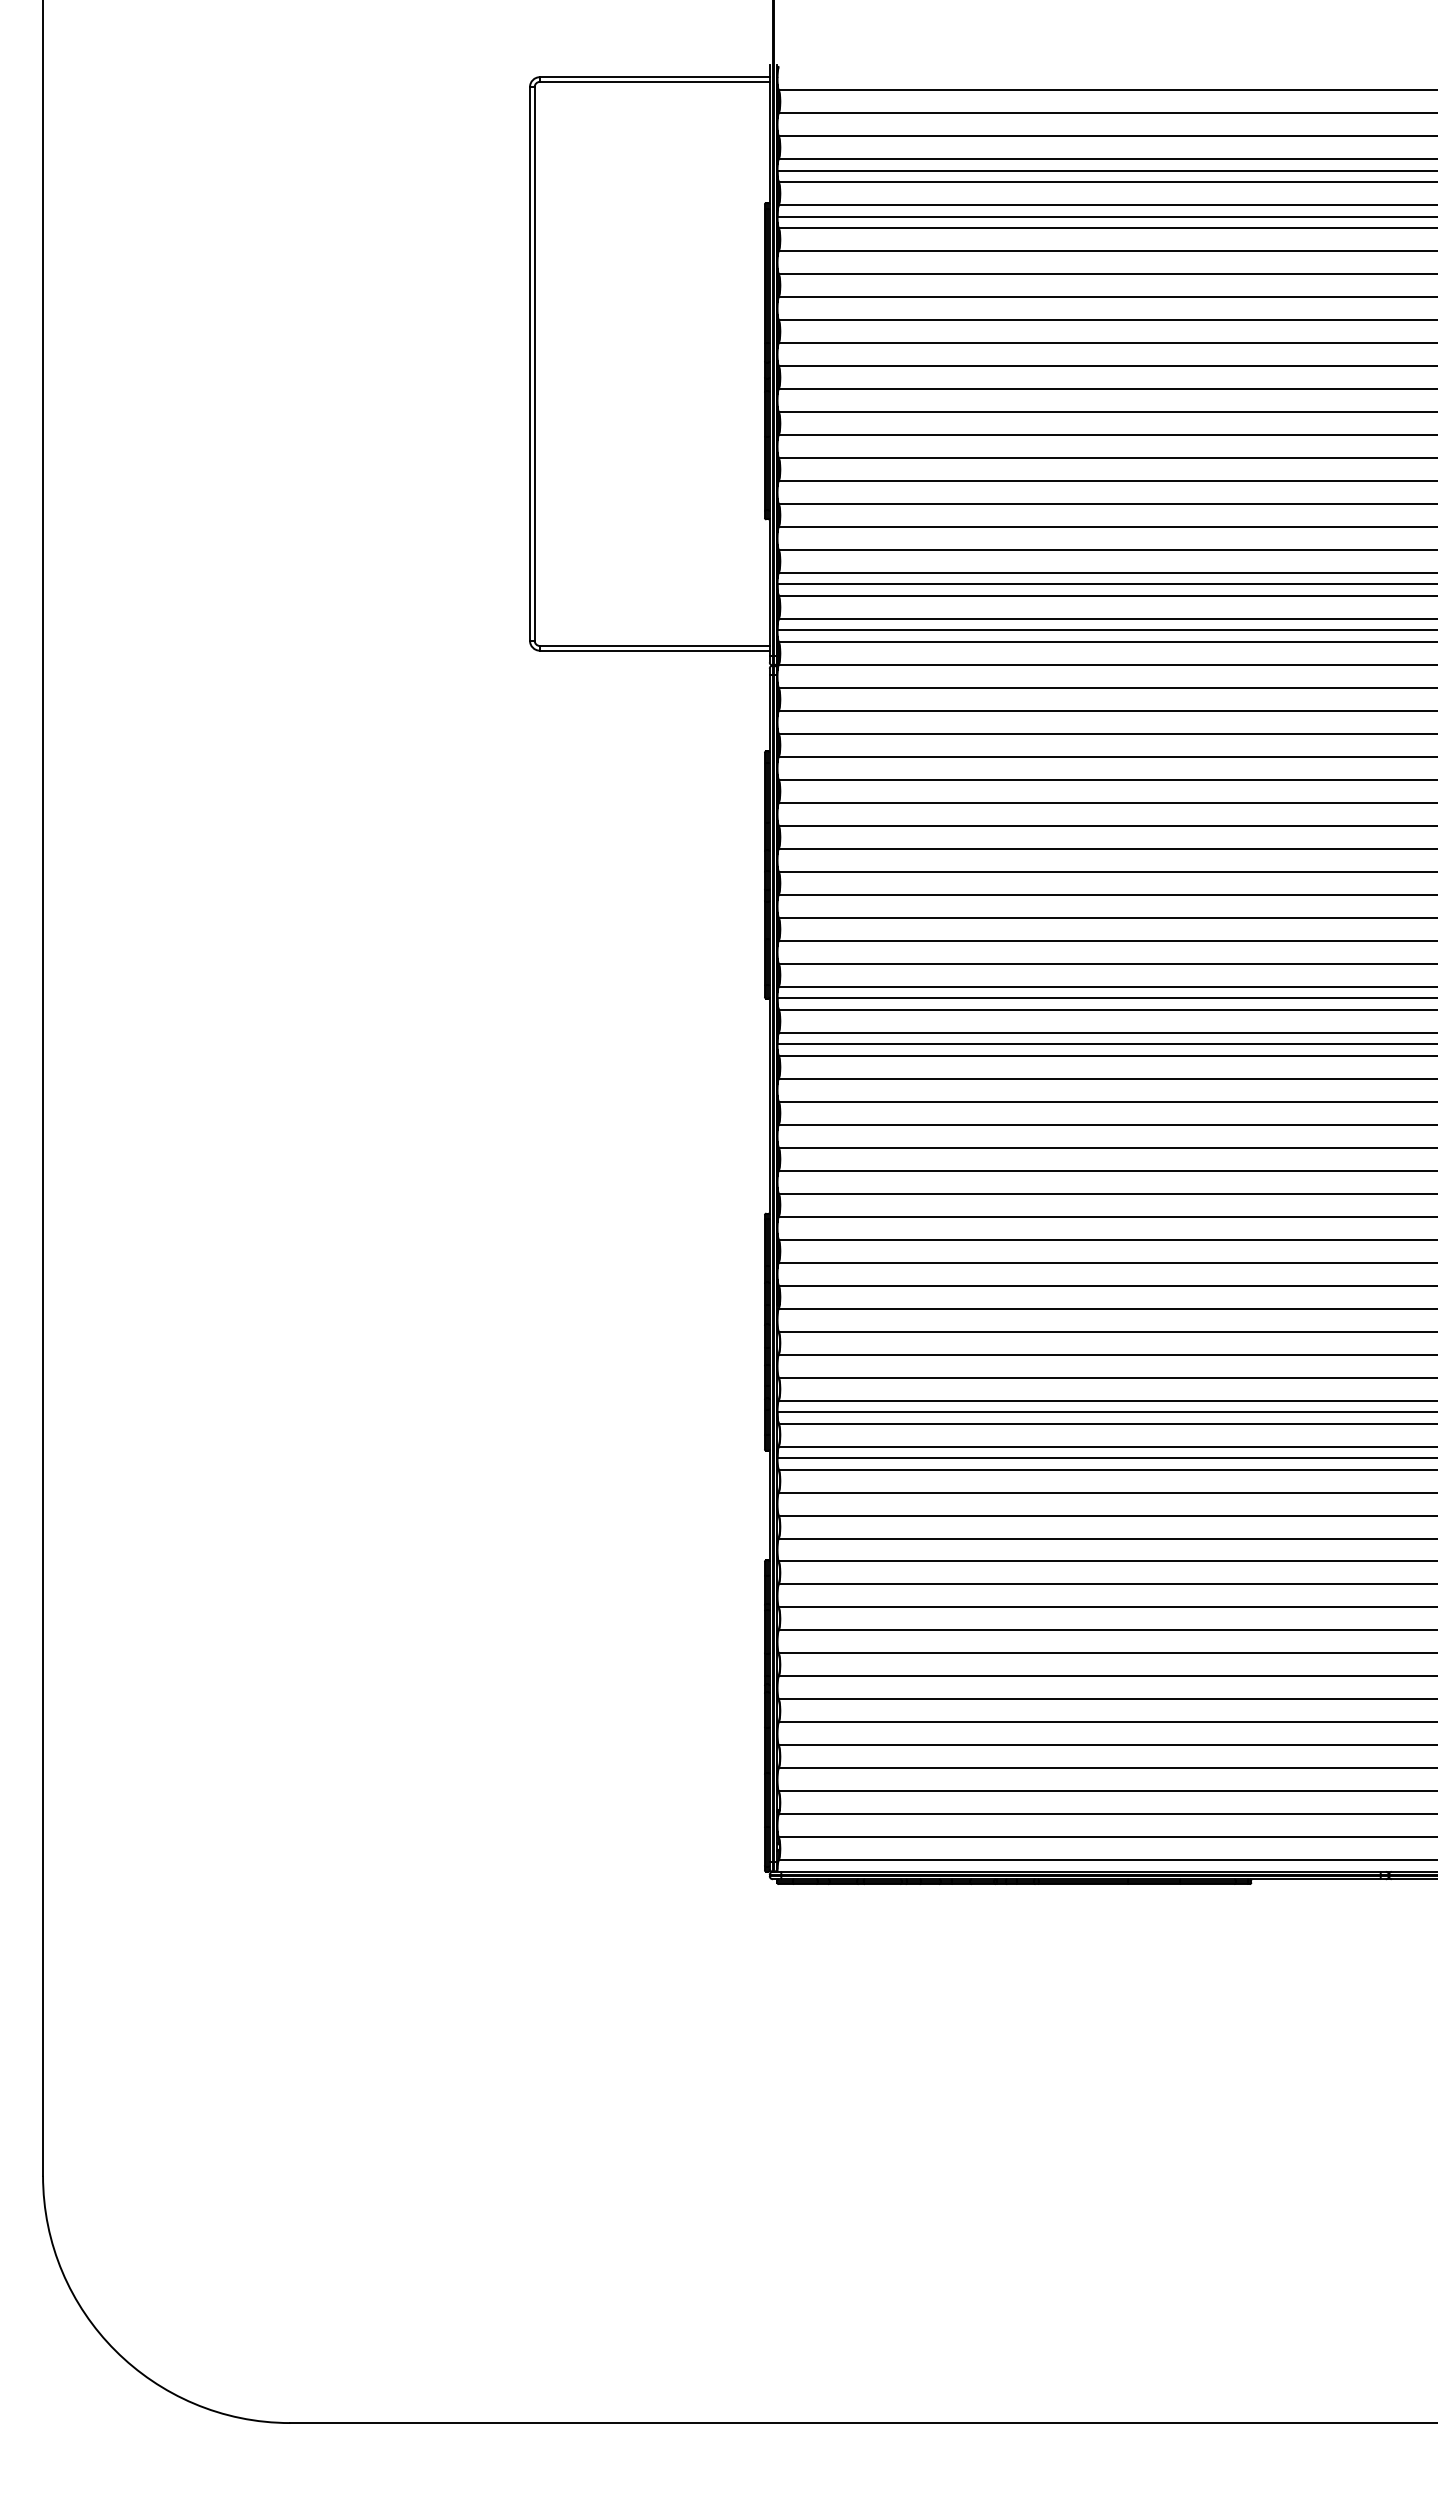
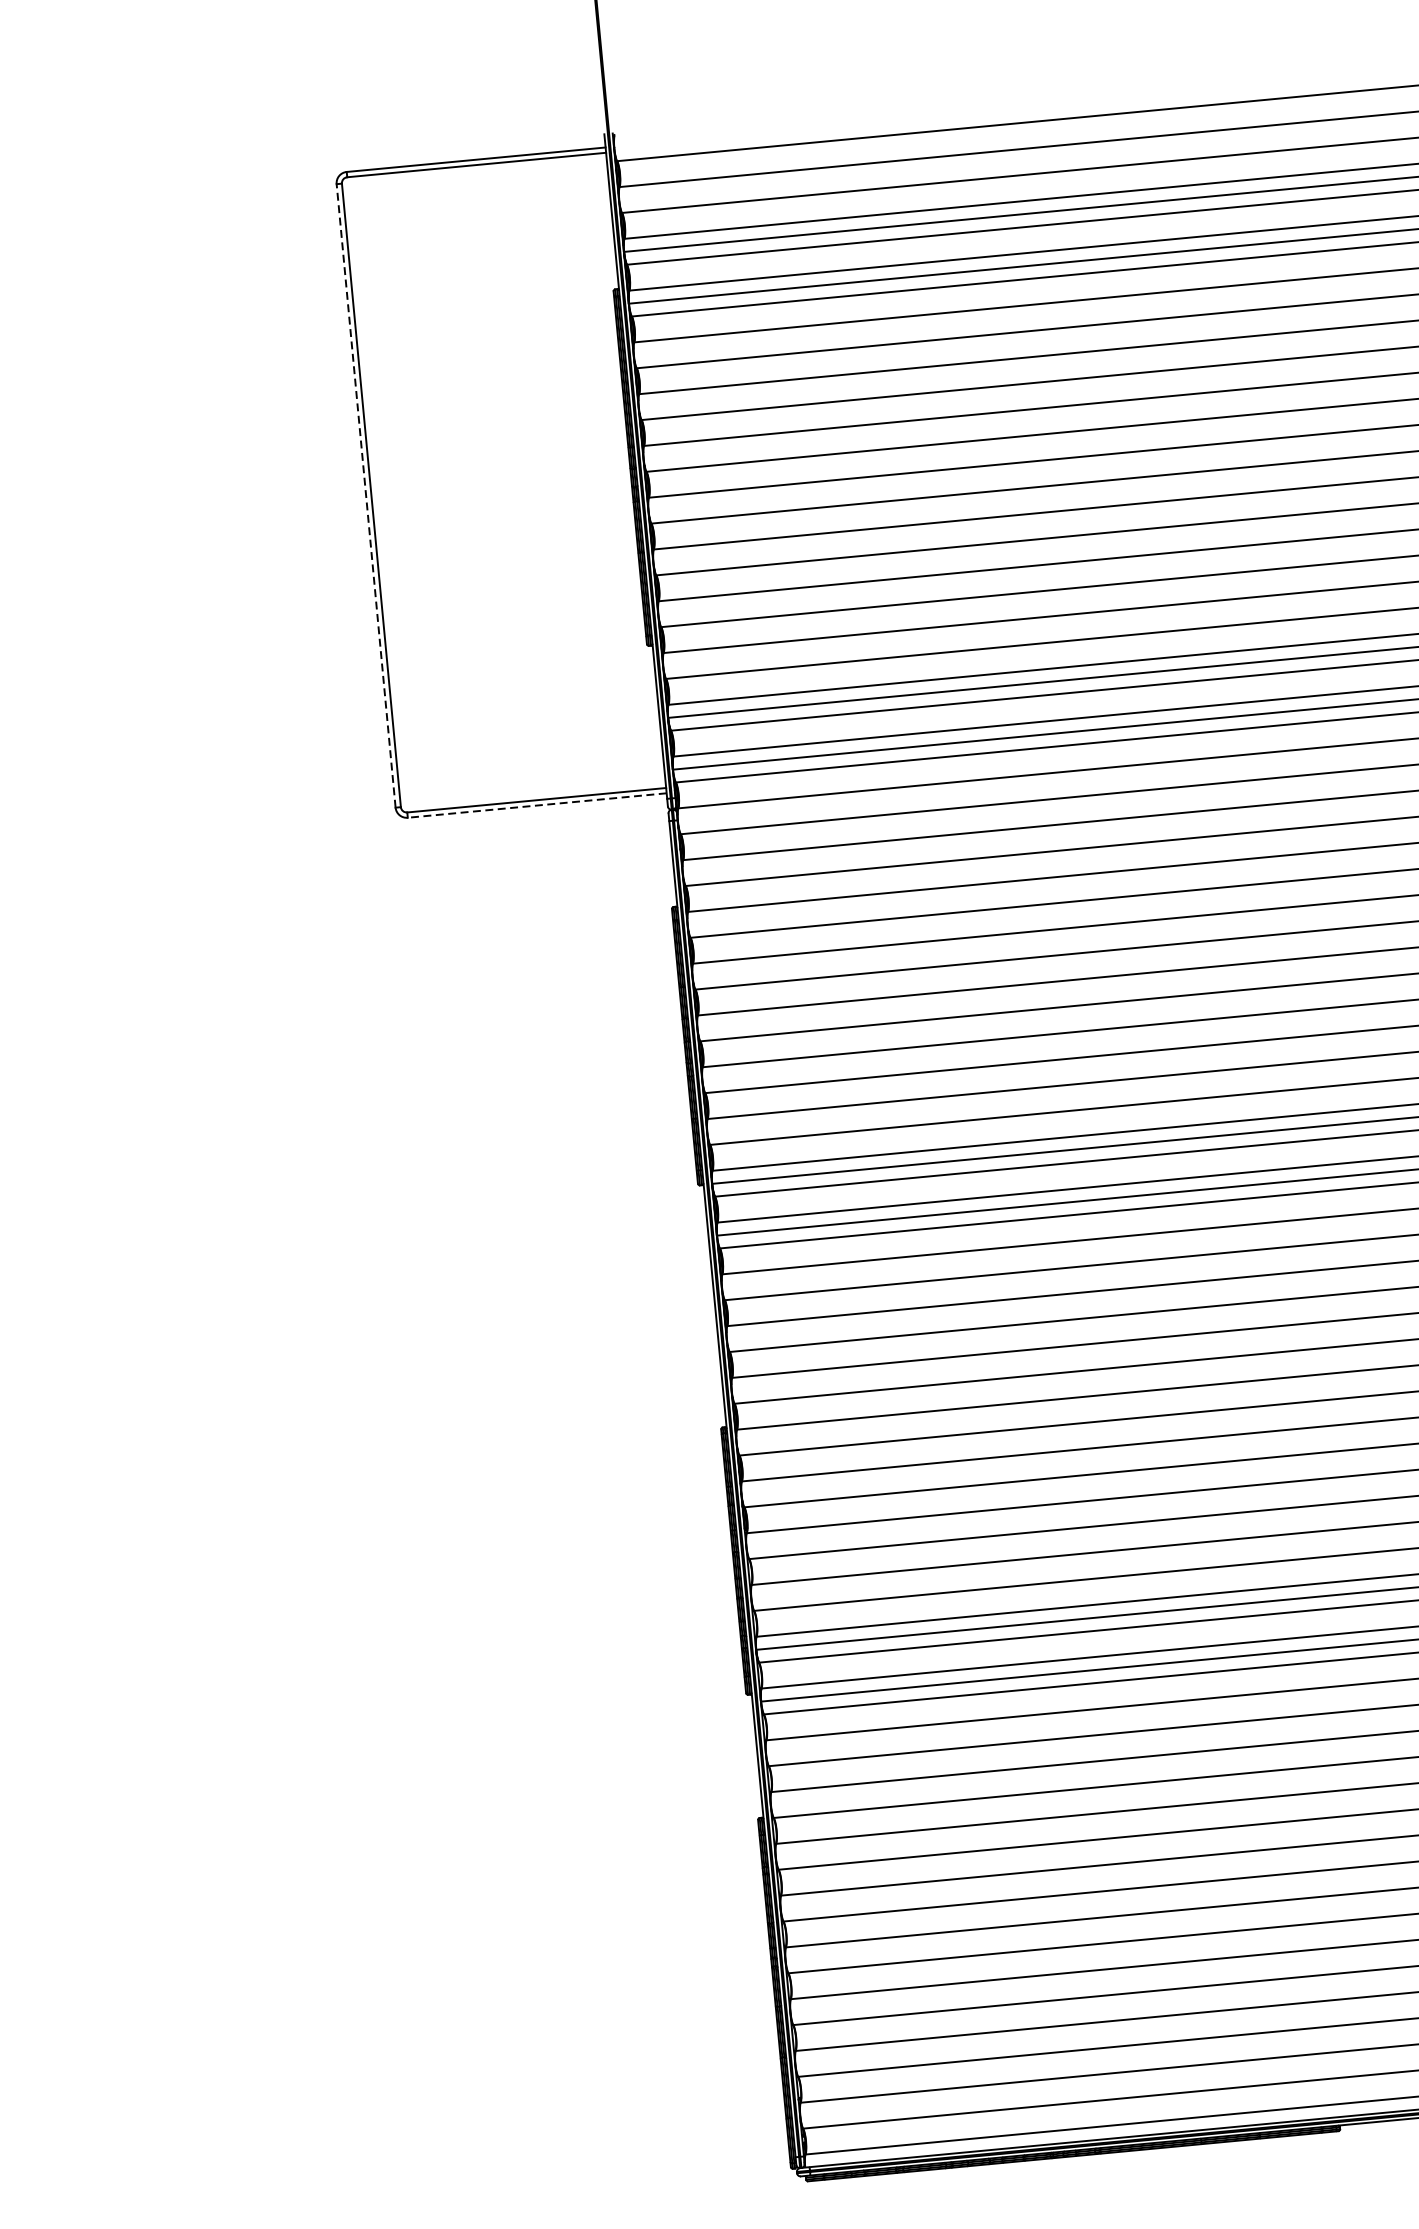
line: (530, 363) -> (366, 495), solid -> dashed
line: (654, 650) -> (536, 805), solid -> dashed

